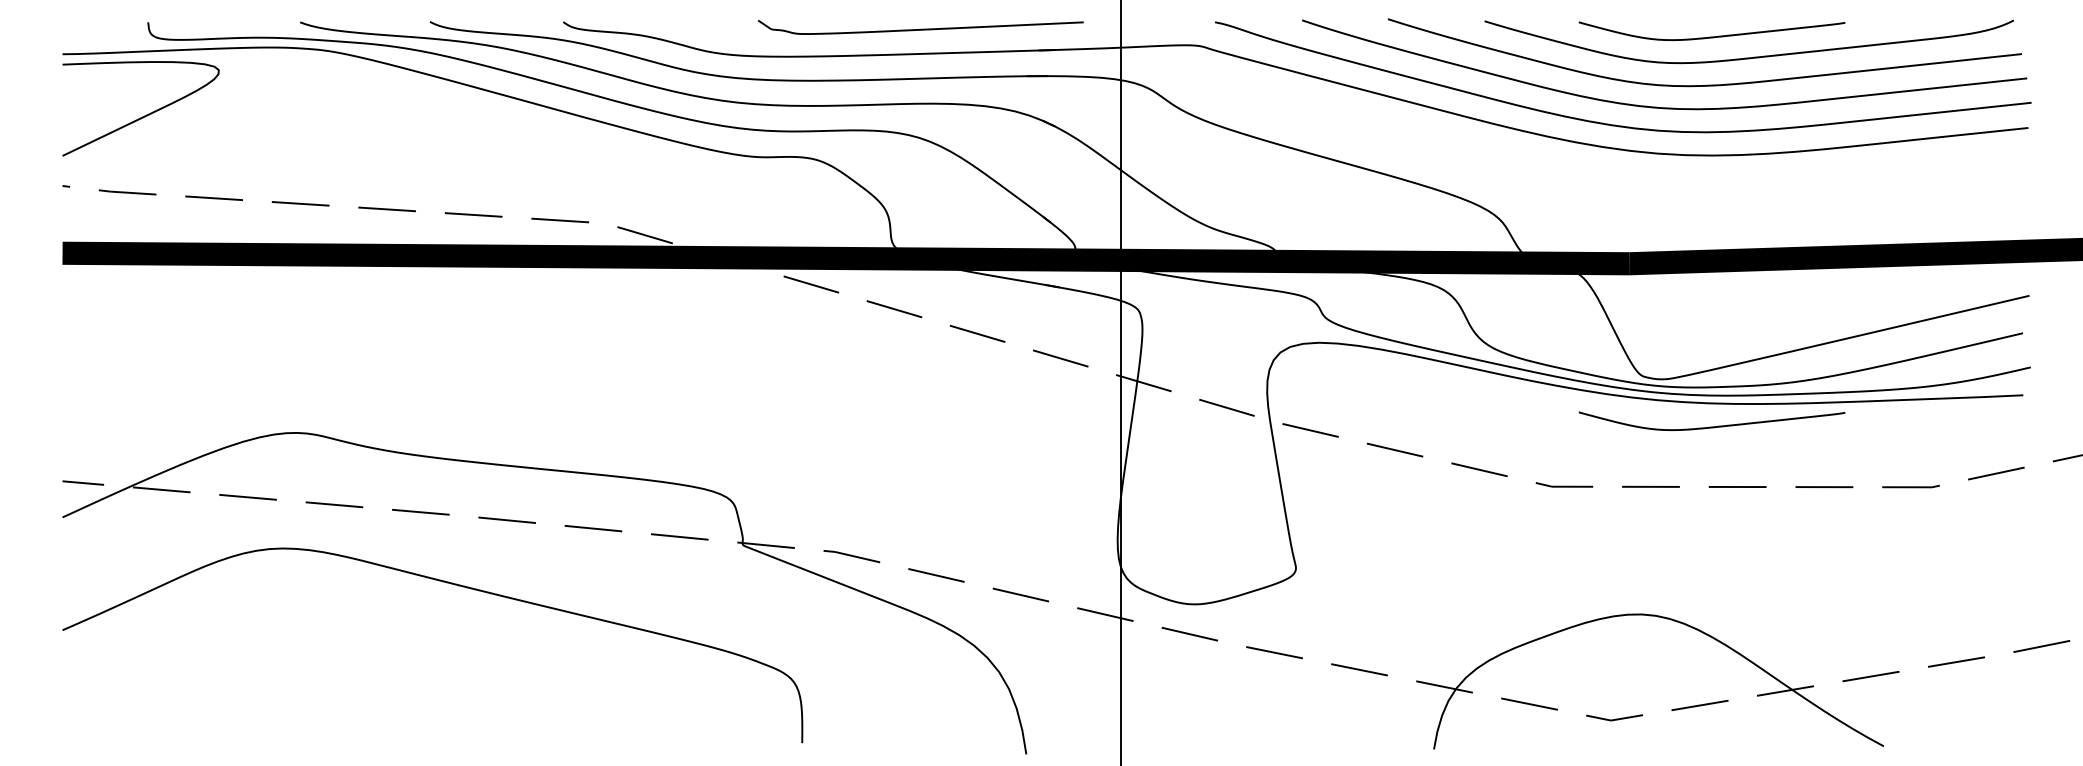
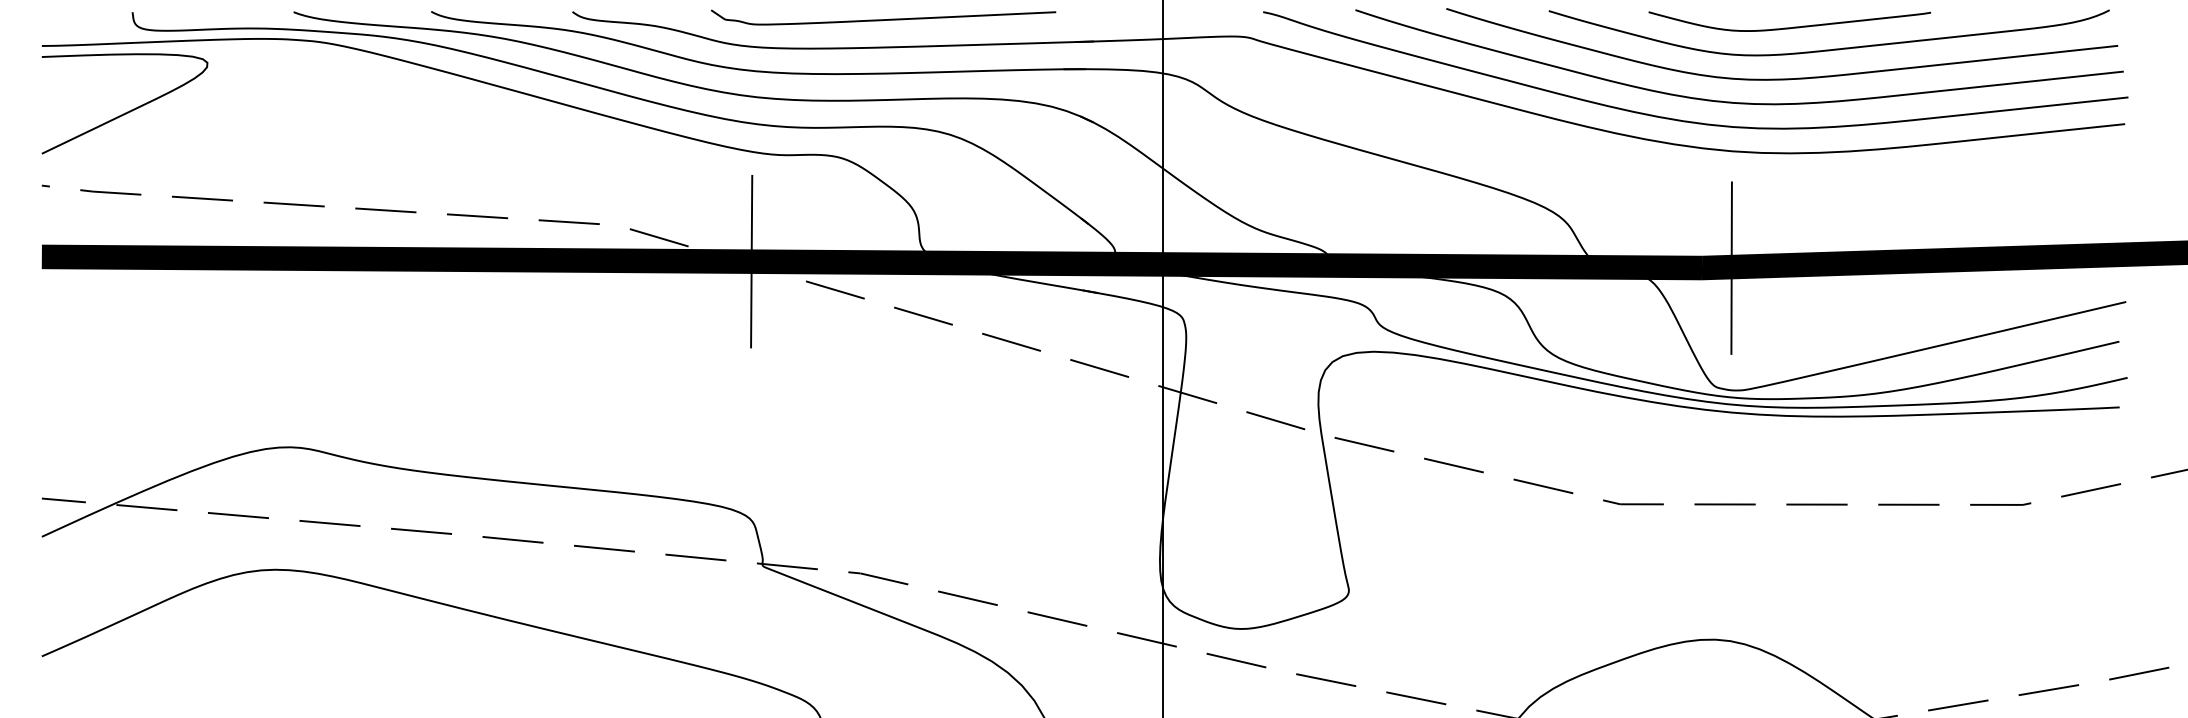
curve: (920, 28) -> (883, 18), moved
line: (731, 257) -> (750, 261), added
line: (1656, 263) -> (1730, 267), added
curve: (1711, 426) -> (1789, 440), removed

